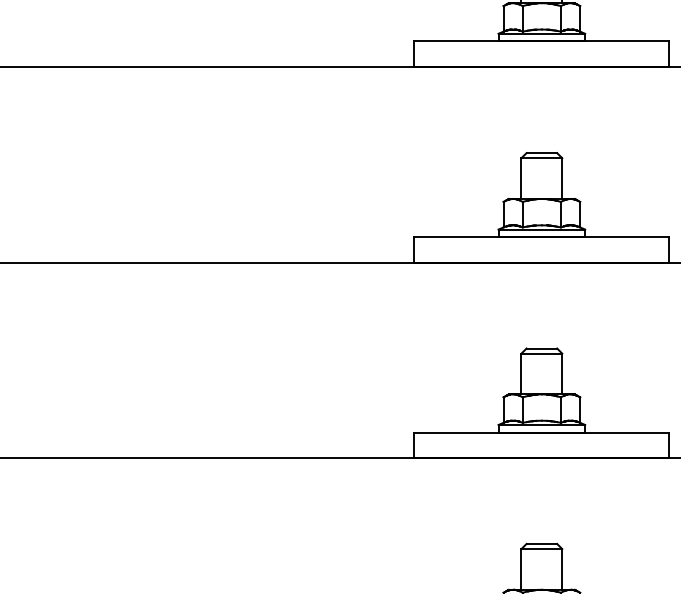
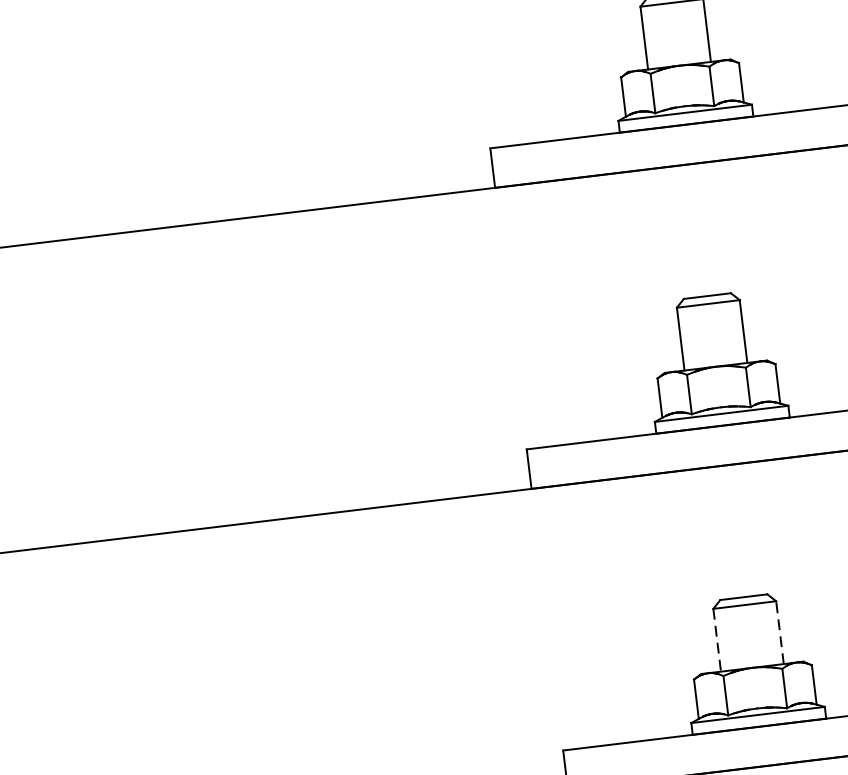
line: (562, 568) -> (780, 631), solid -> dashed
line: (521, 569) -> (717, 640), solid -> dashed

